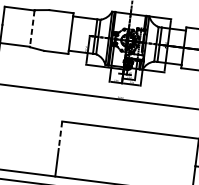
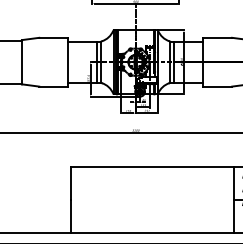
line: (31, 28) -> (21, 62), dashed -> solid
line: (60, 135) -> (71, 183), dashed -> solid

